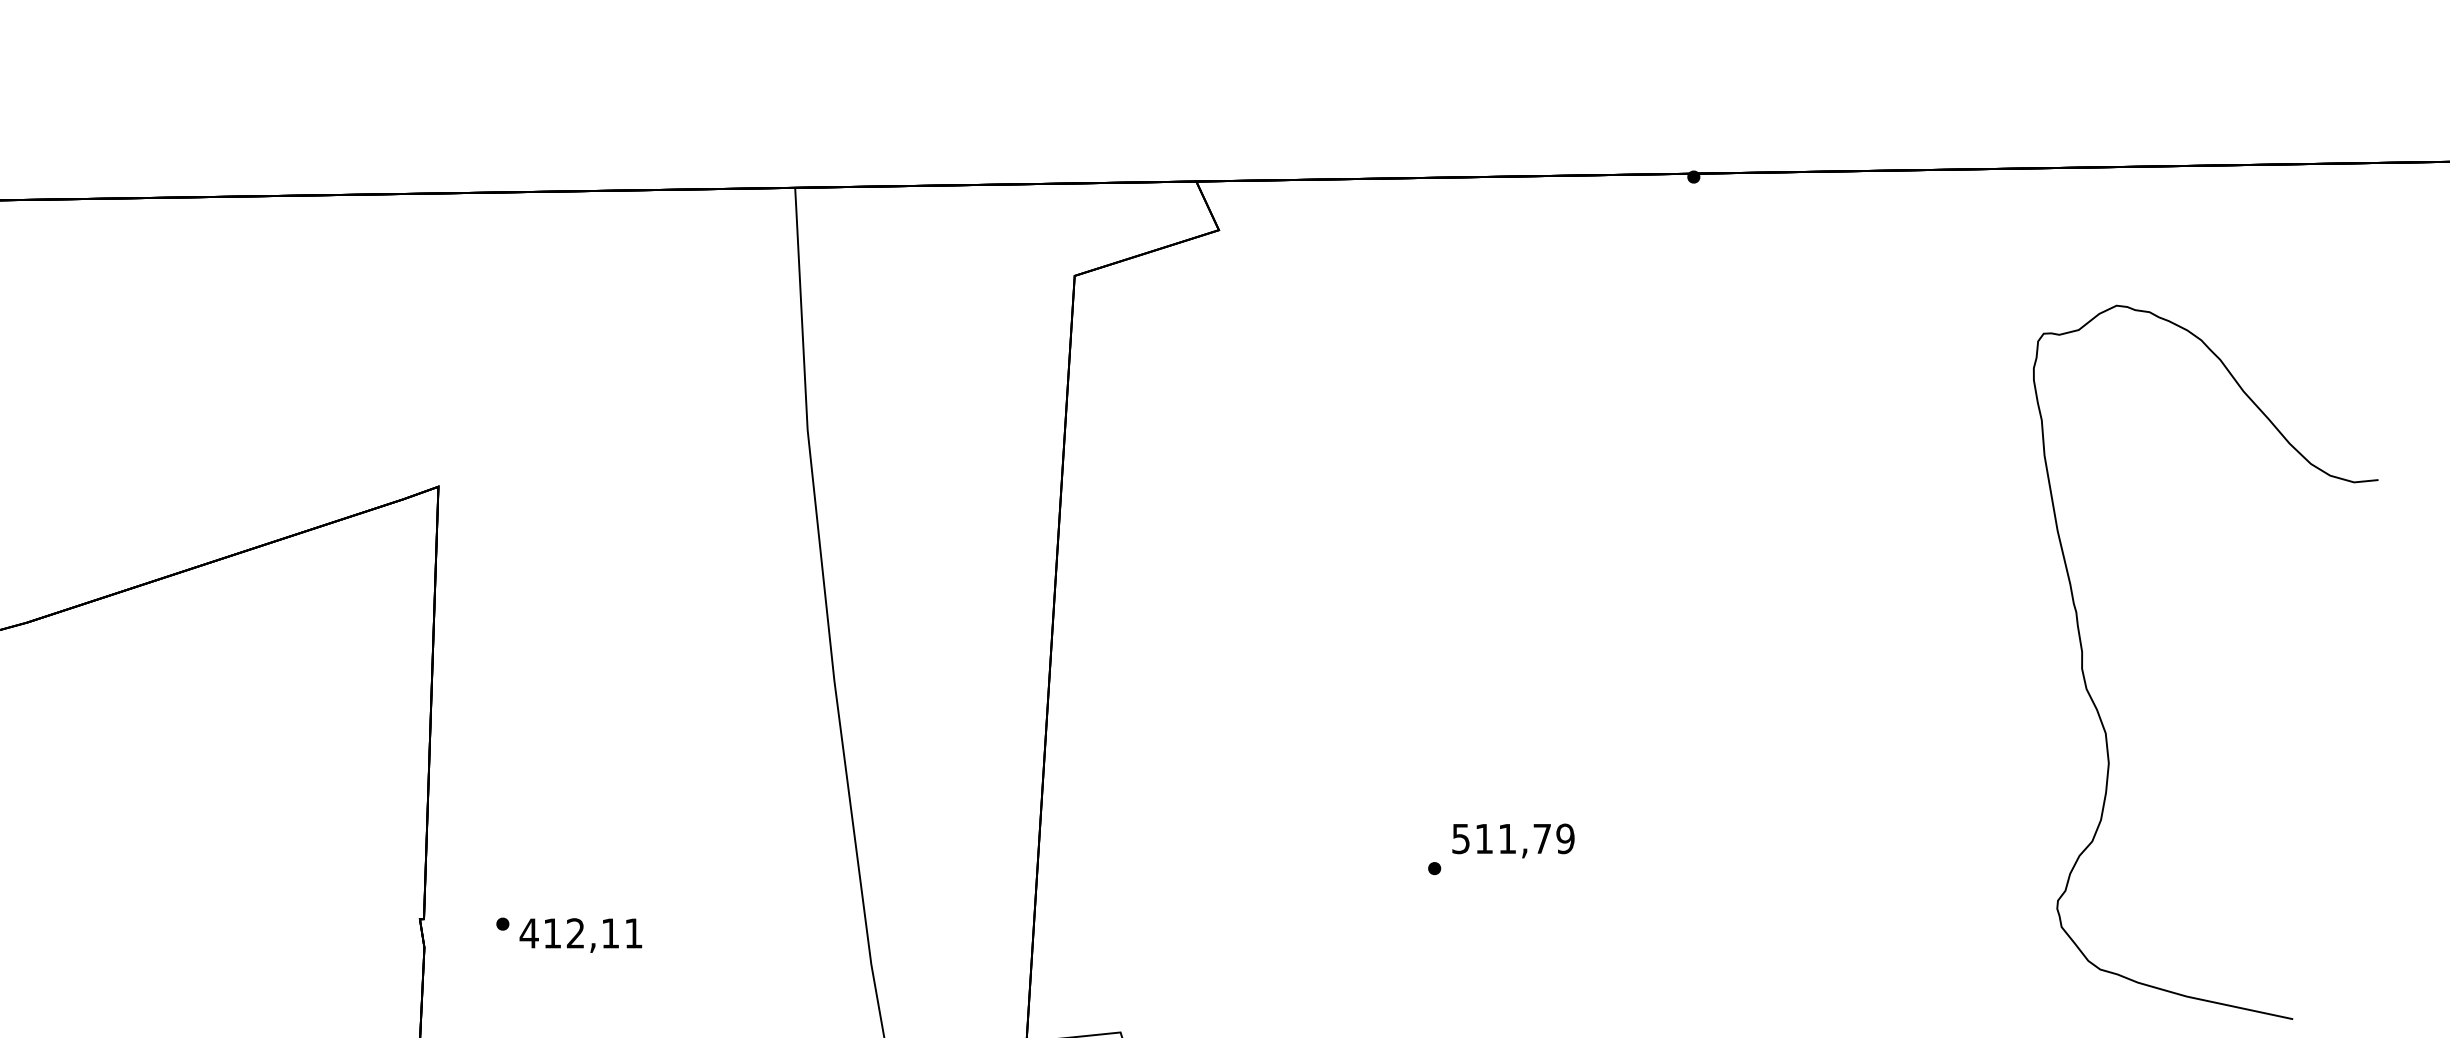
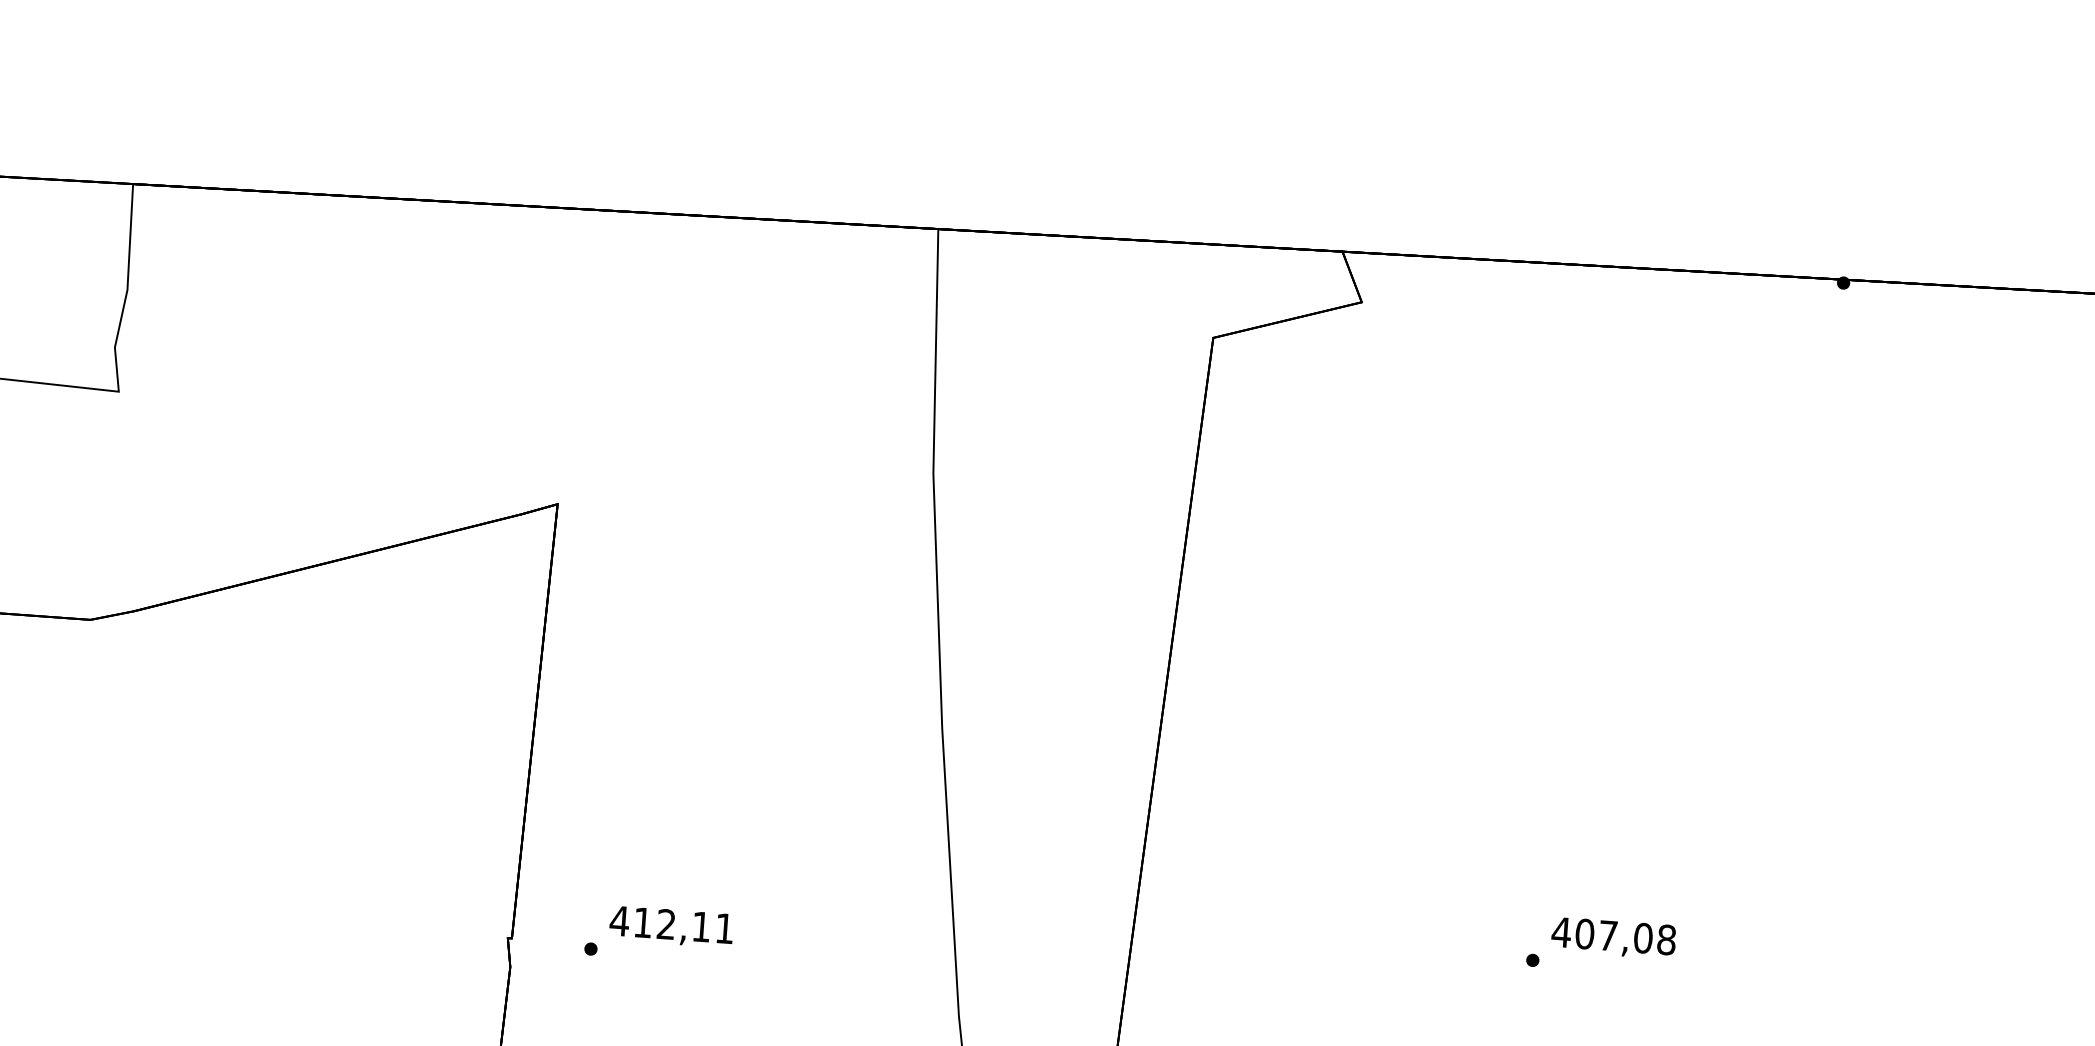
text: (1512, 838) -> (1613, 935), 511,79 -> 407,08
text: (580, 935) -> (671, 926), moved

